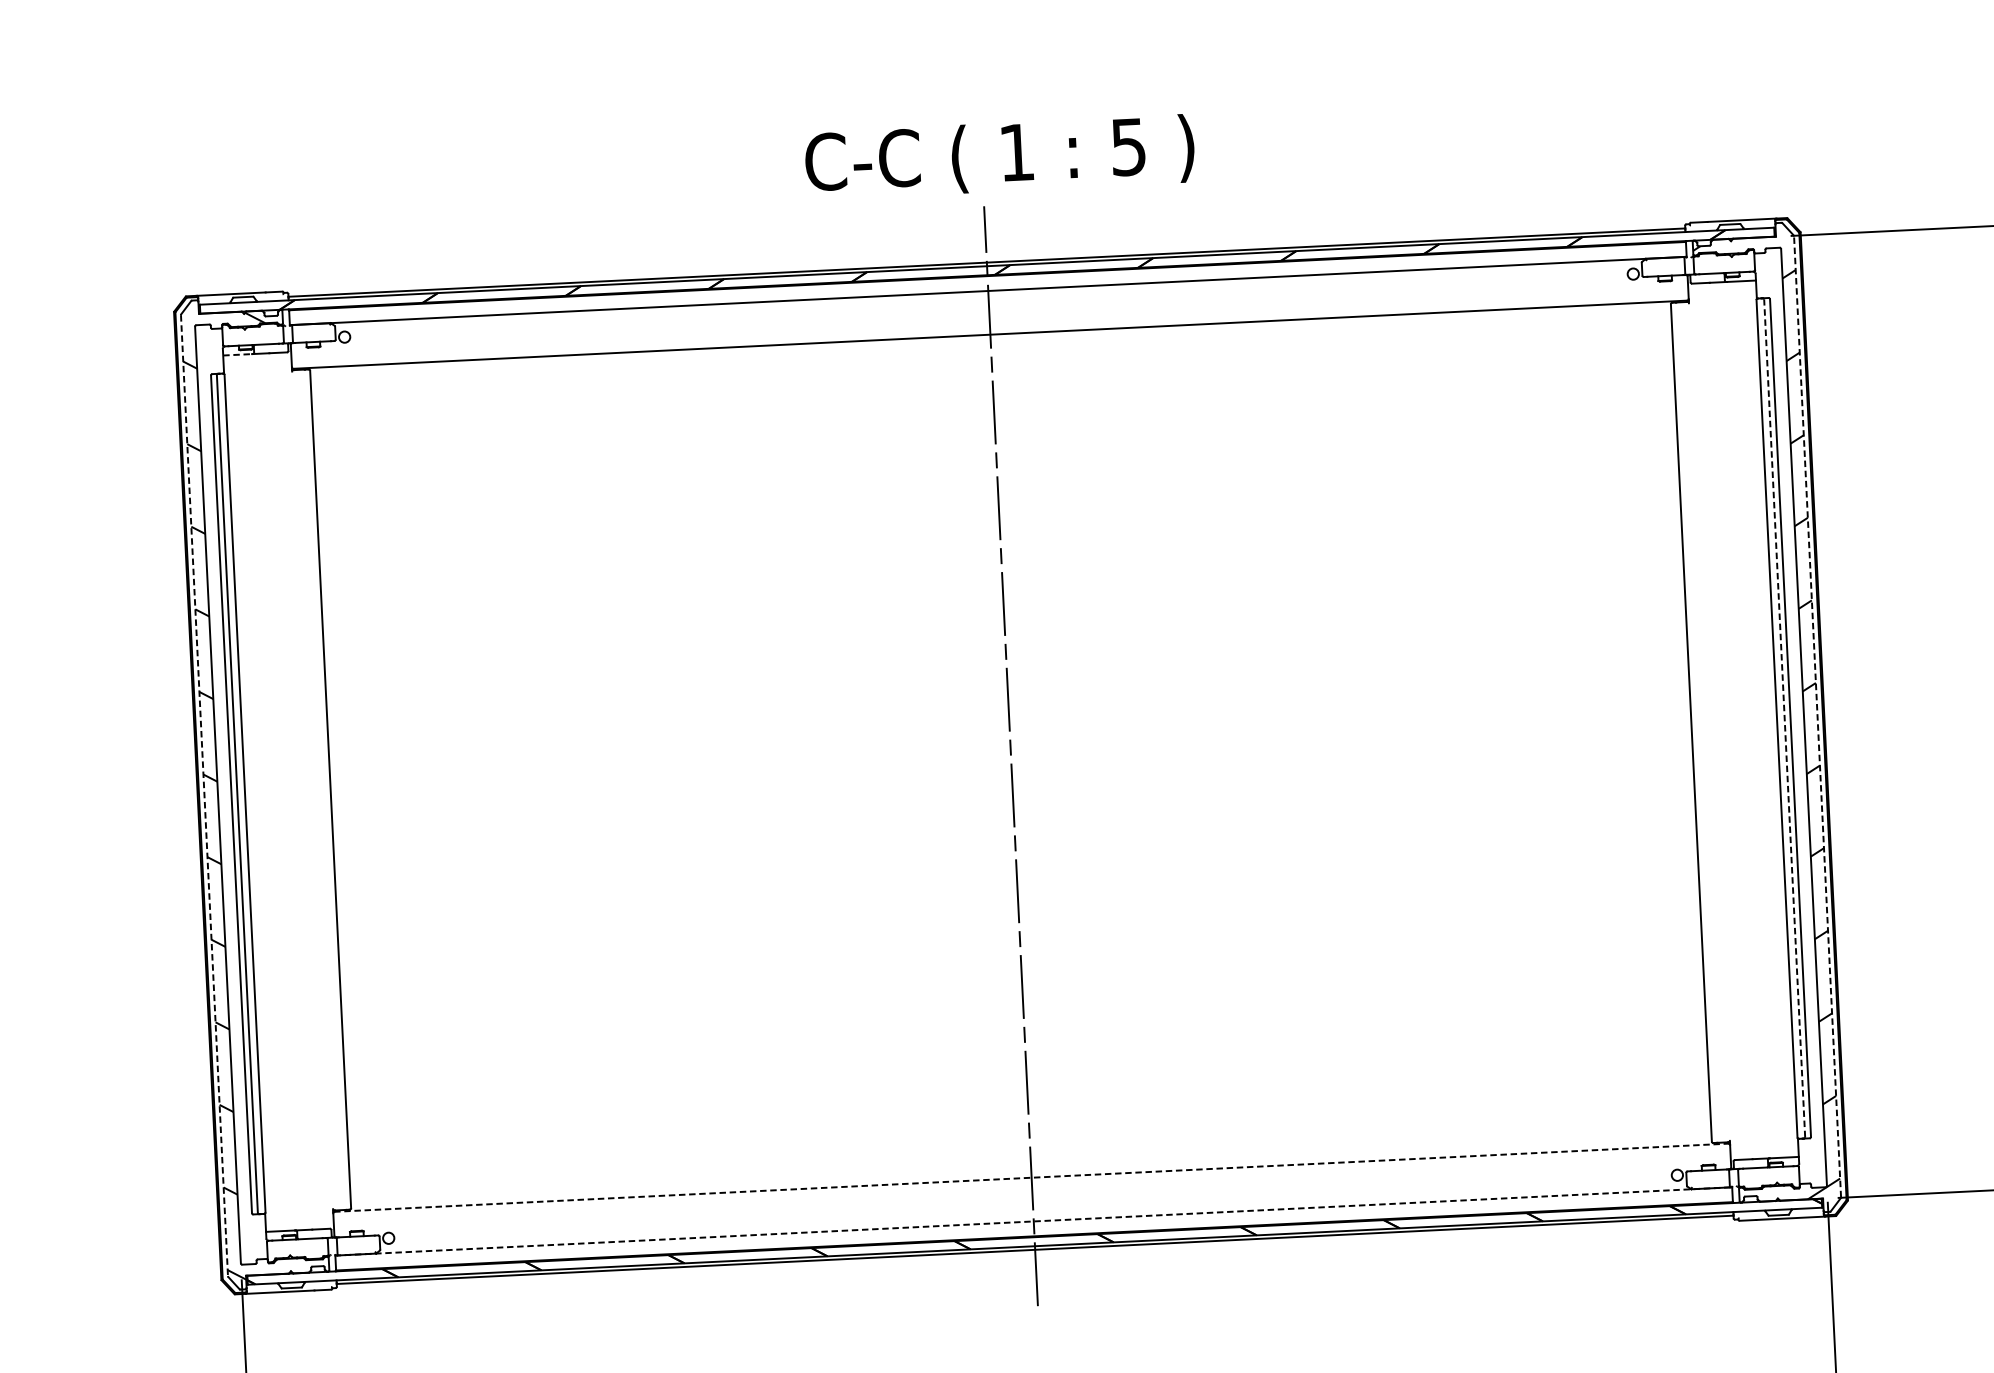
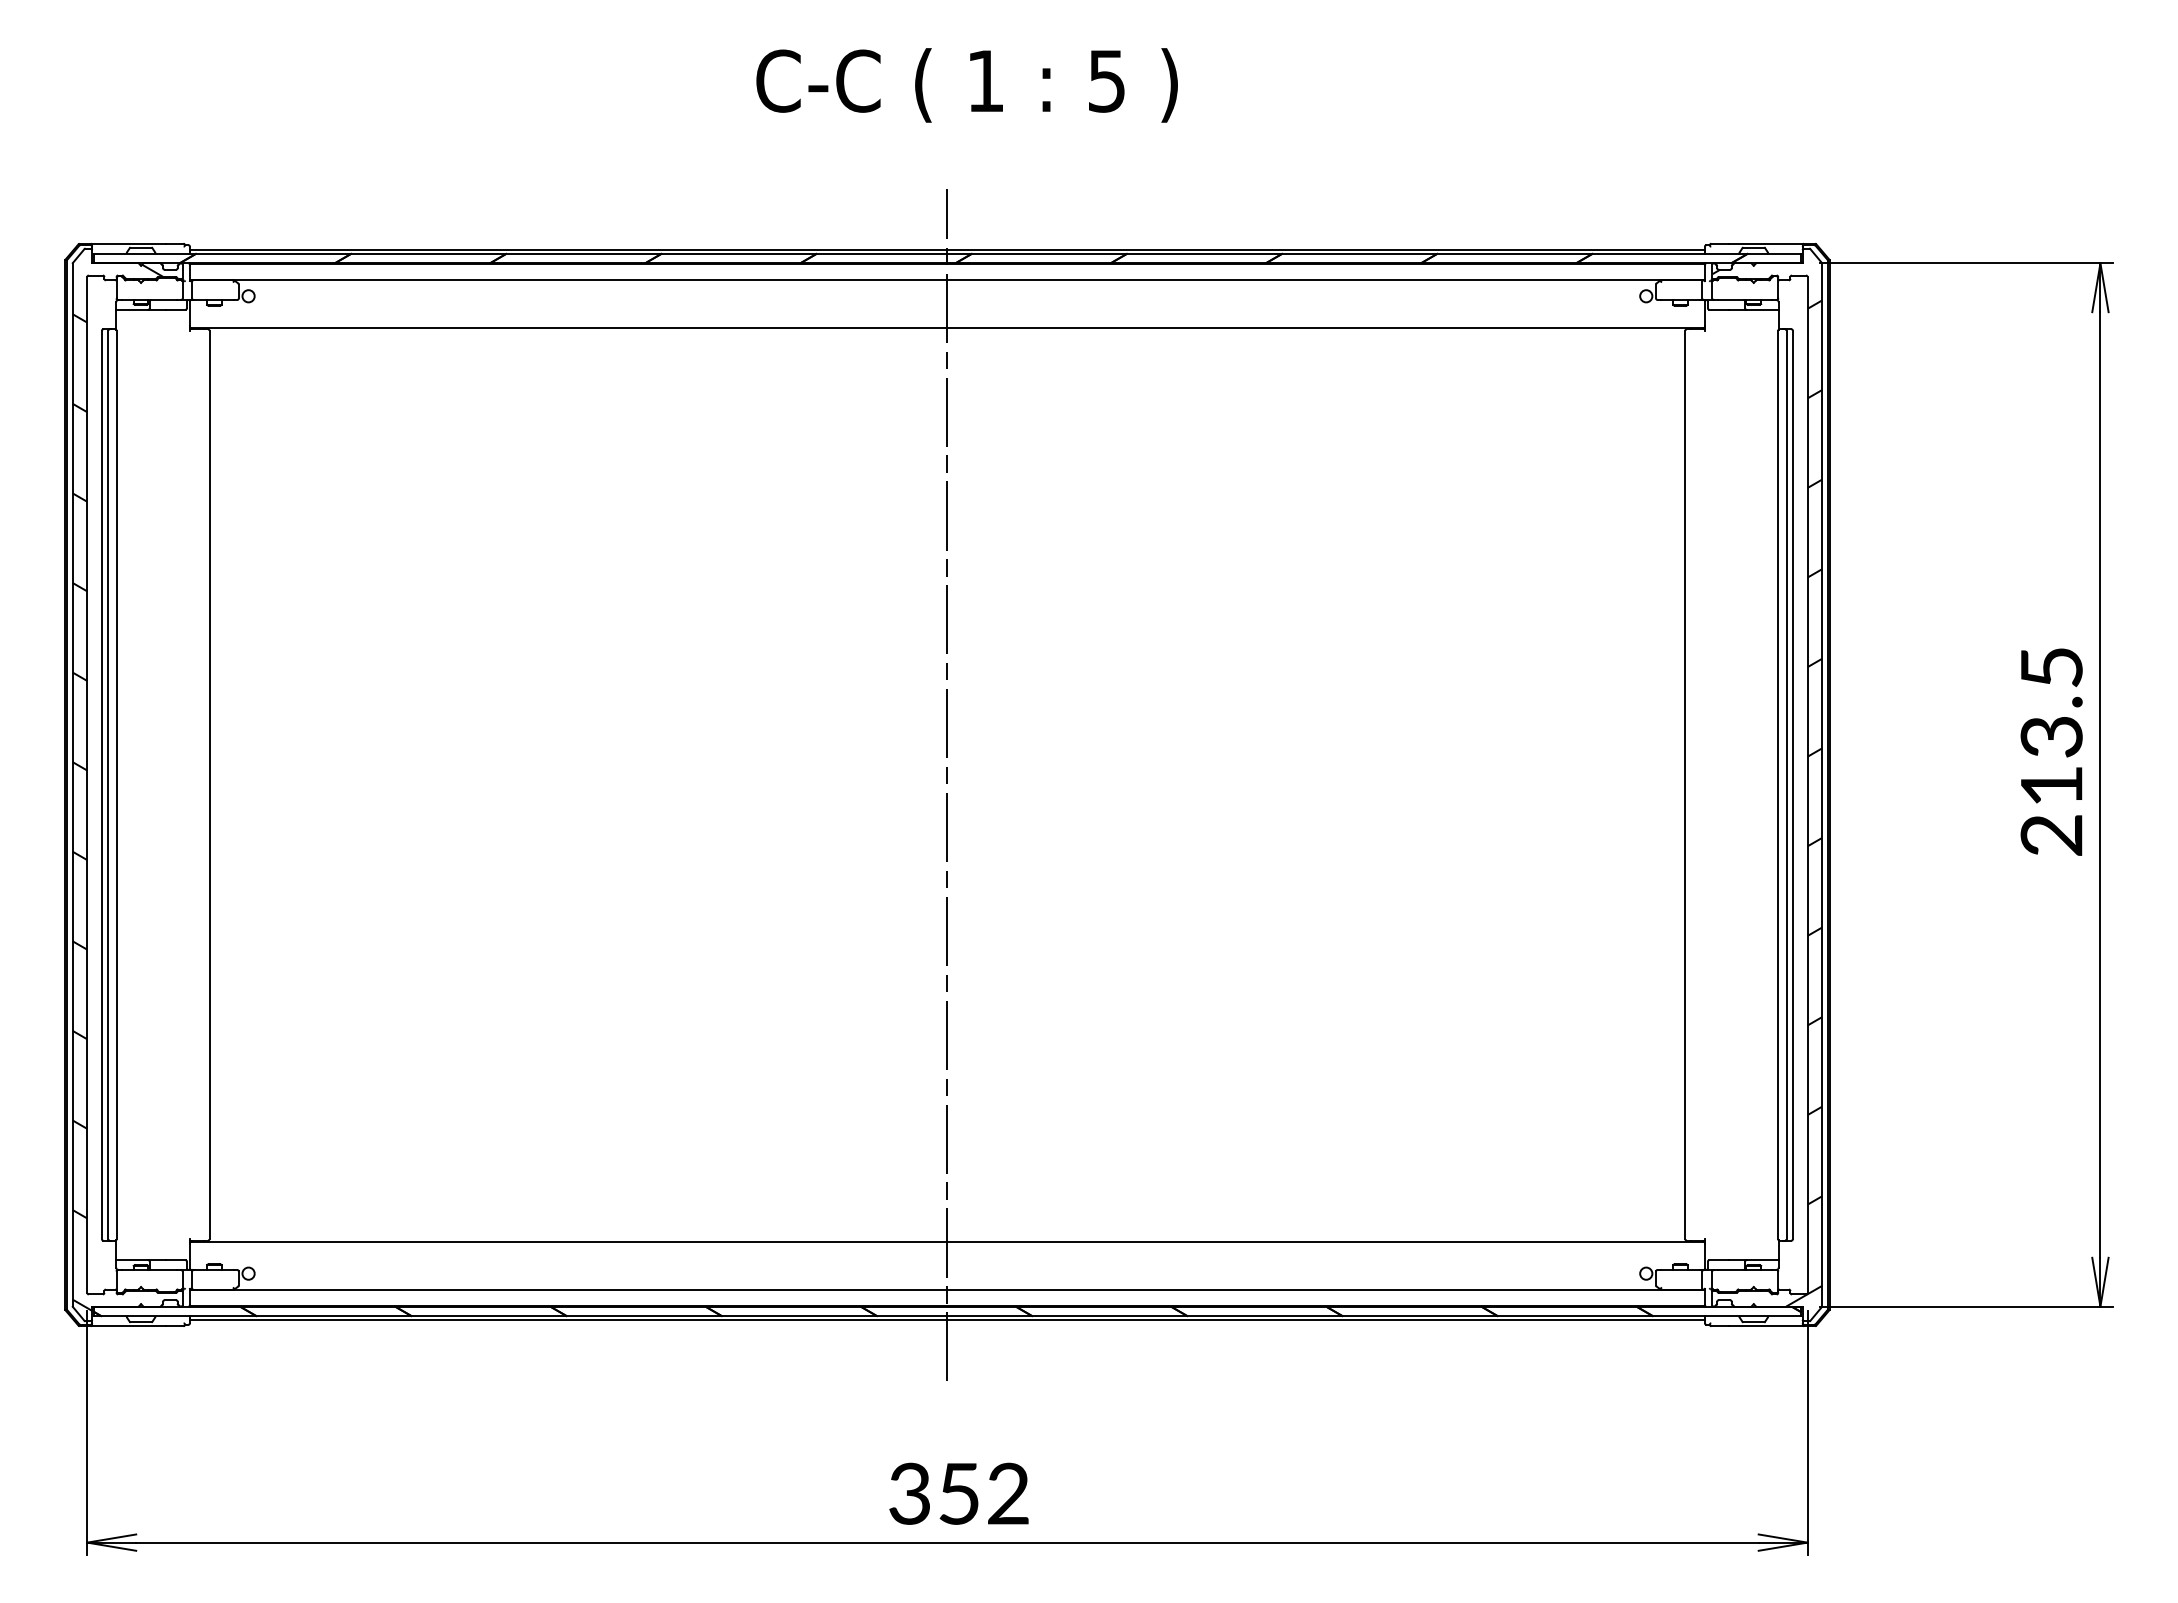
text: (999, 157) -> (966, 85), moved
line: (237, 354) -> (131, 309), dashed -> solid
line: (1817, 716) -> (1822, 784), dashed -> solid
line: (1784, 717) -> (1786, 784), dashed -> solid
line: (204, 796) -> (72, 785), dashed -> solid
line: (1030, 1178) -> (946, 1242), dashed -> solid
line: (1033, 1221) -> (947, 1289), dashed -> solid

